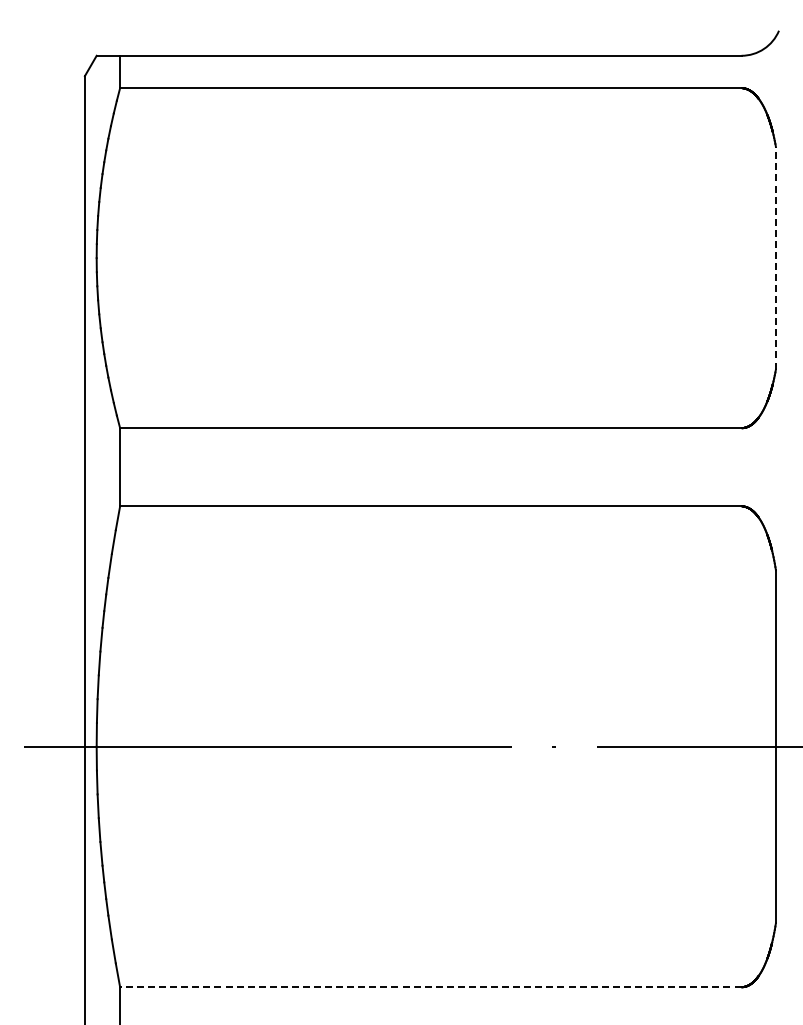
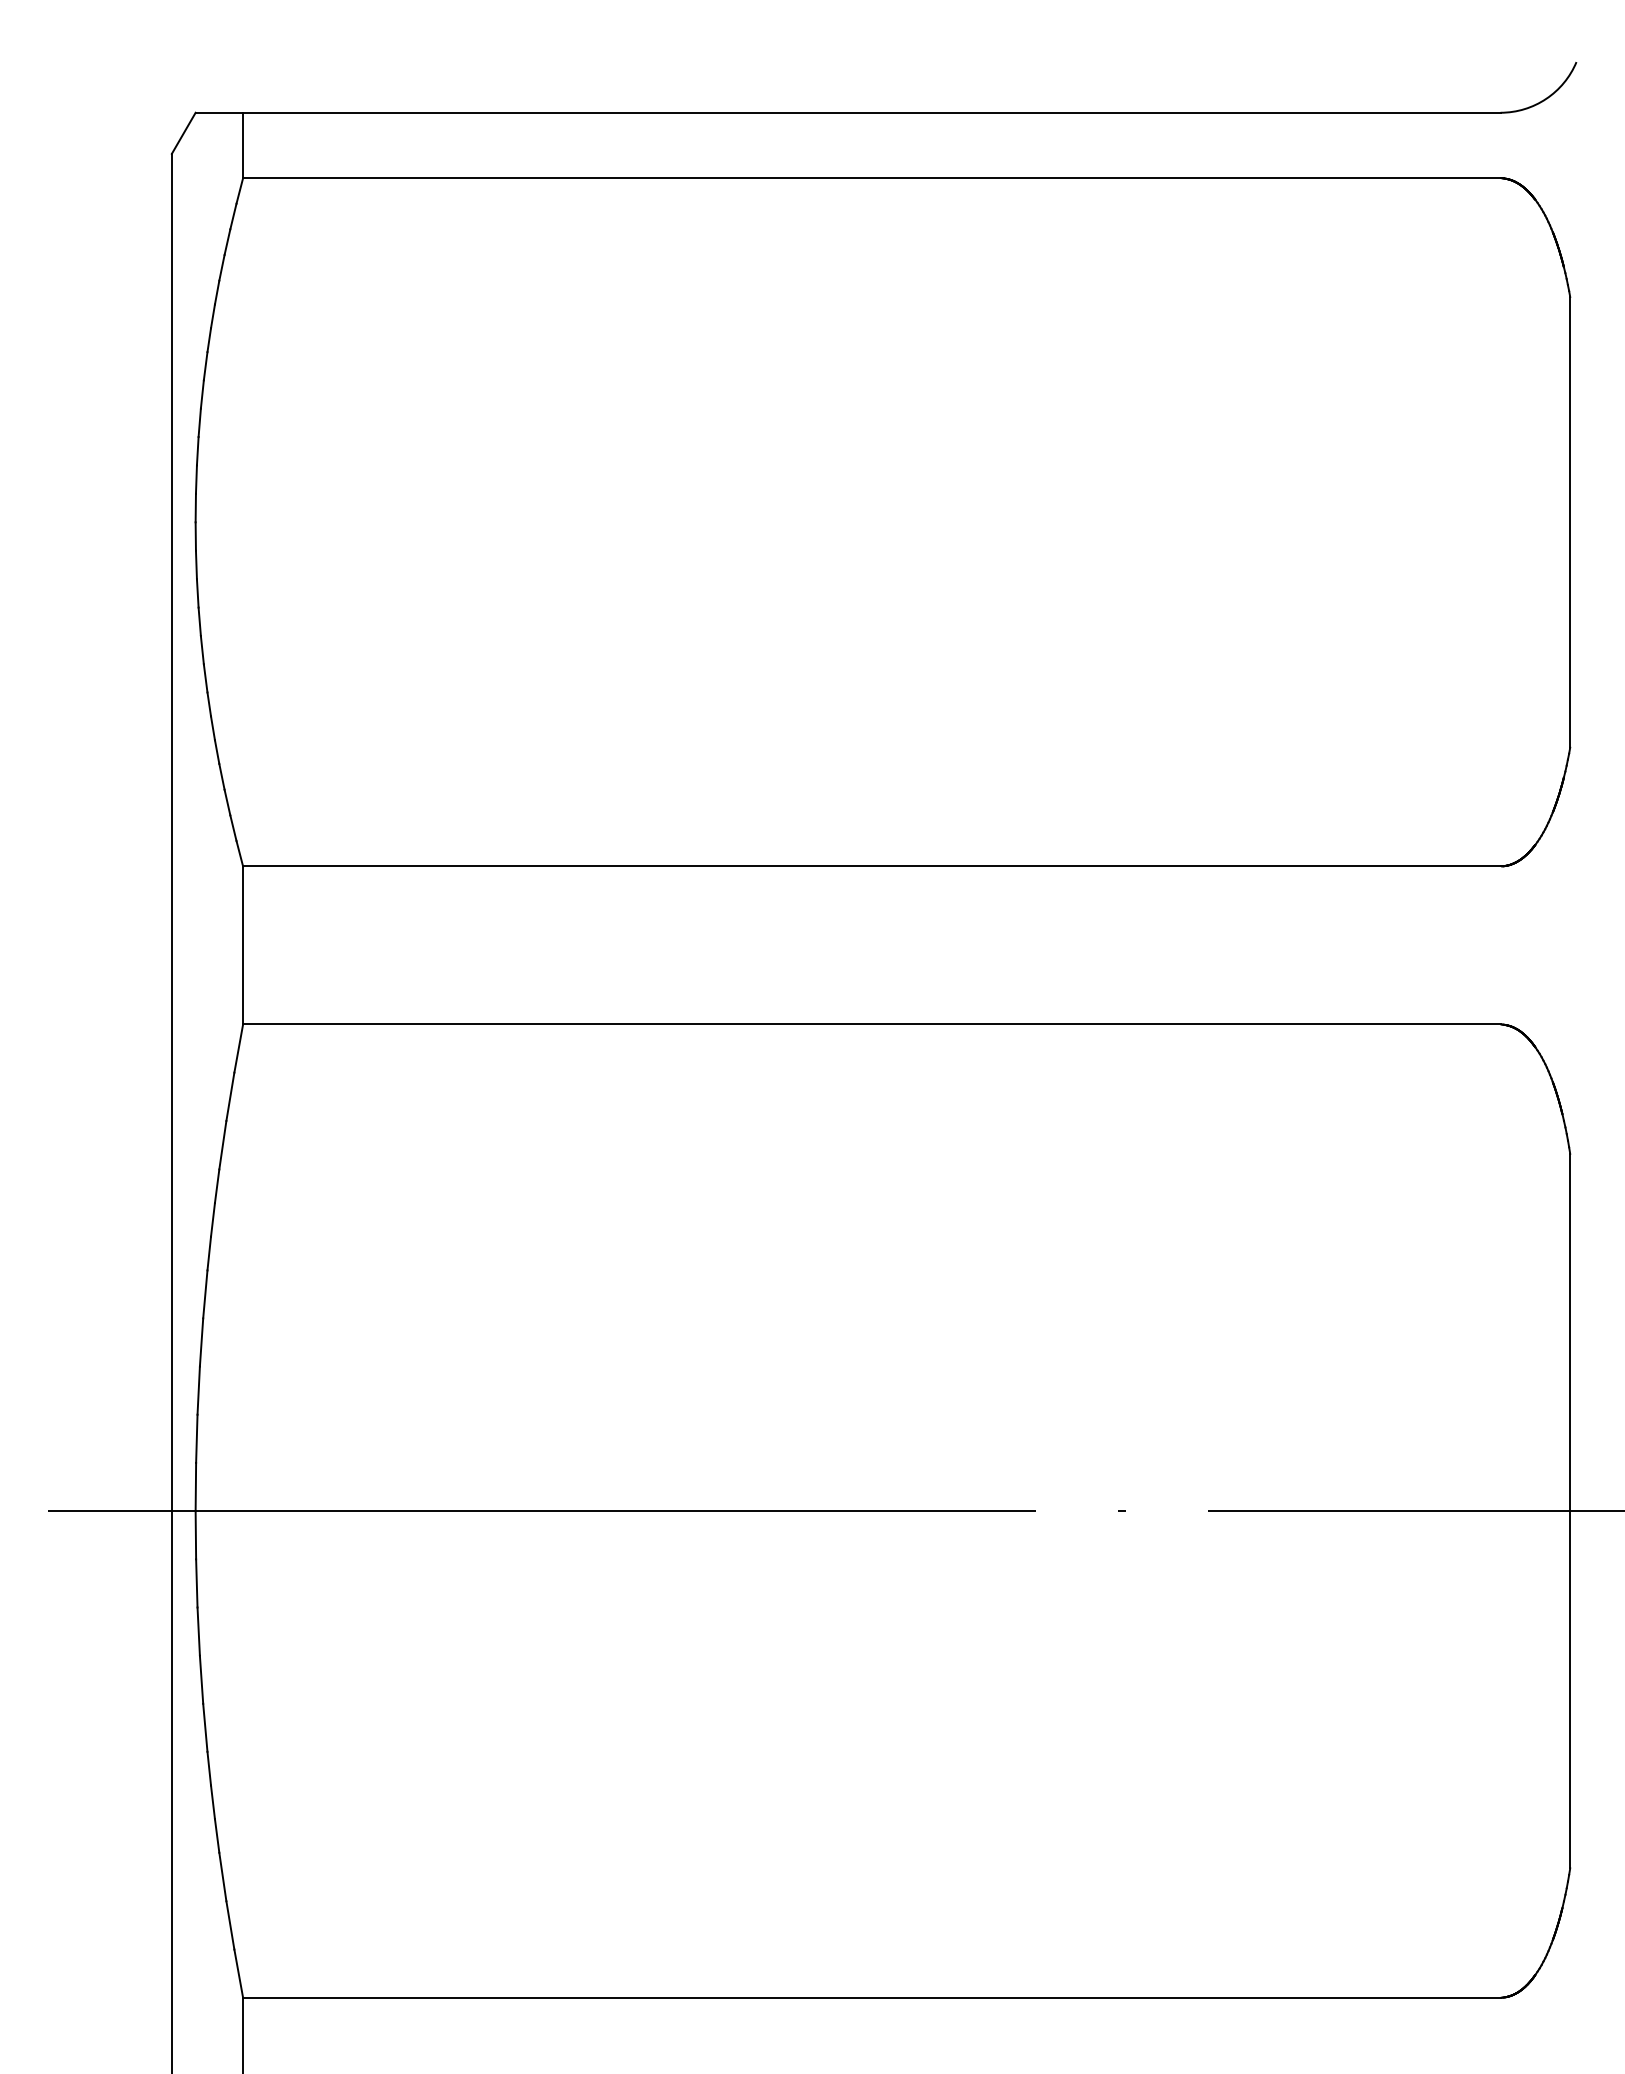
line: (775, 257) -> (1569, 520), dashed -> solid
line: (430, 987) -> (871, 1998), dashed -> solid

